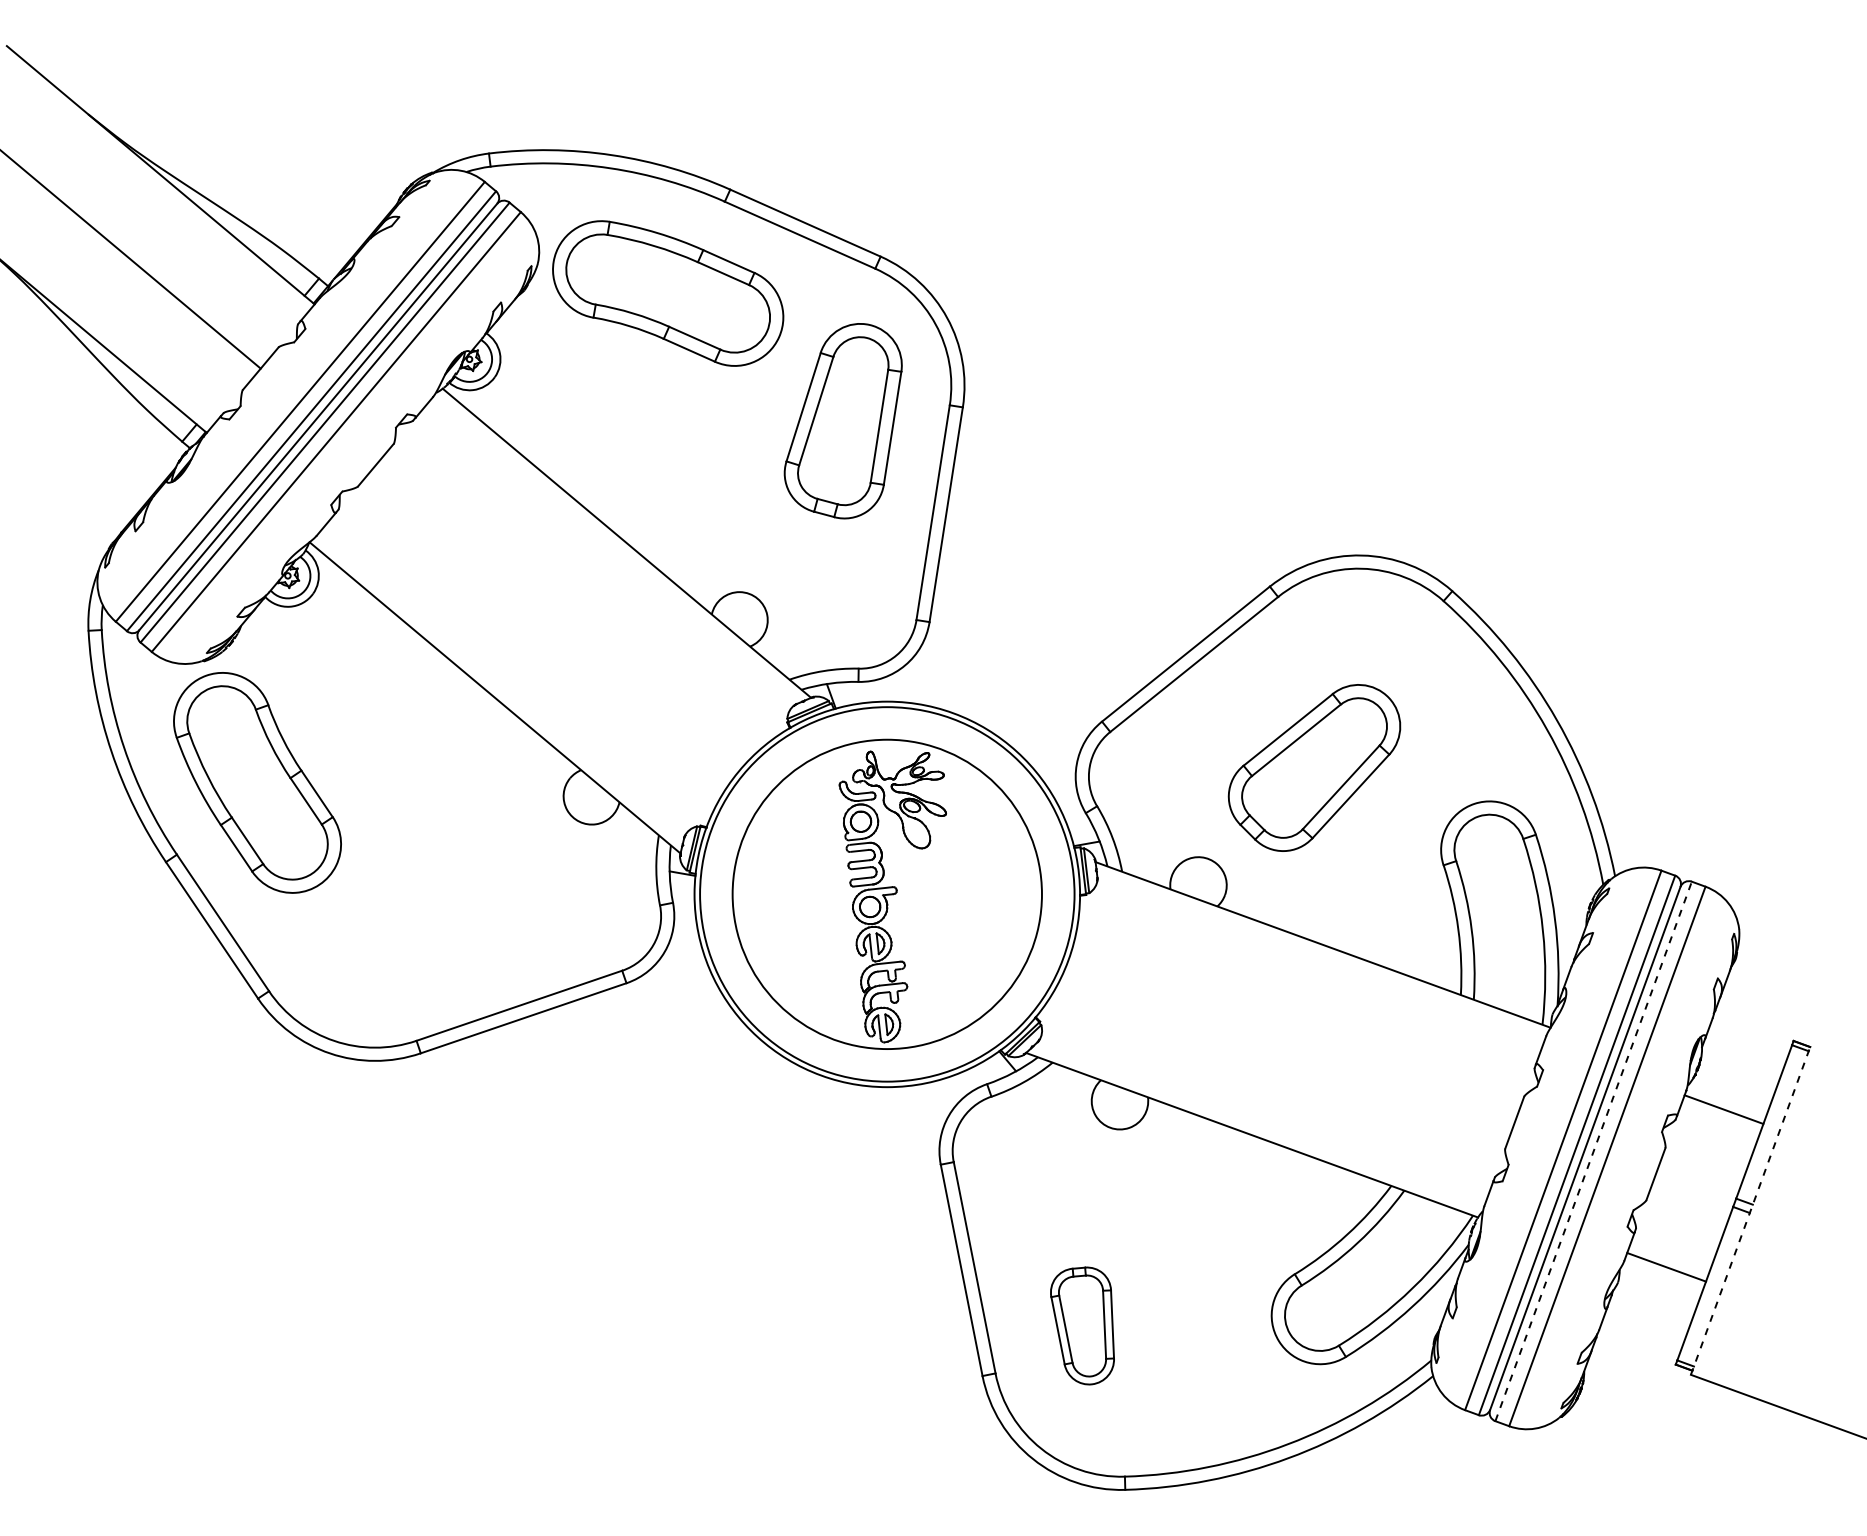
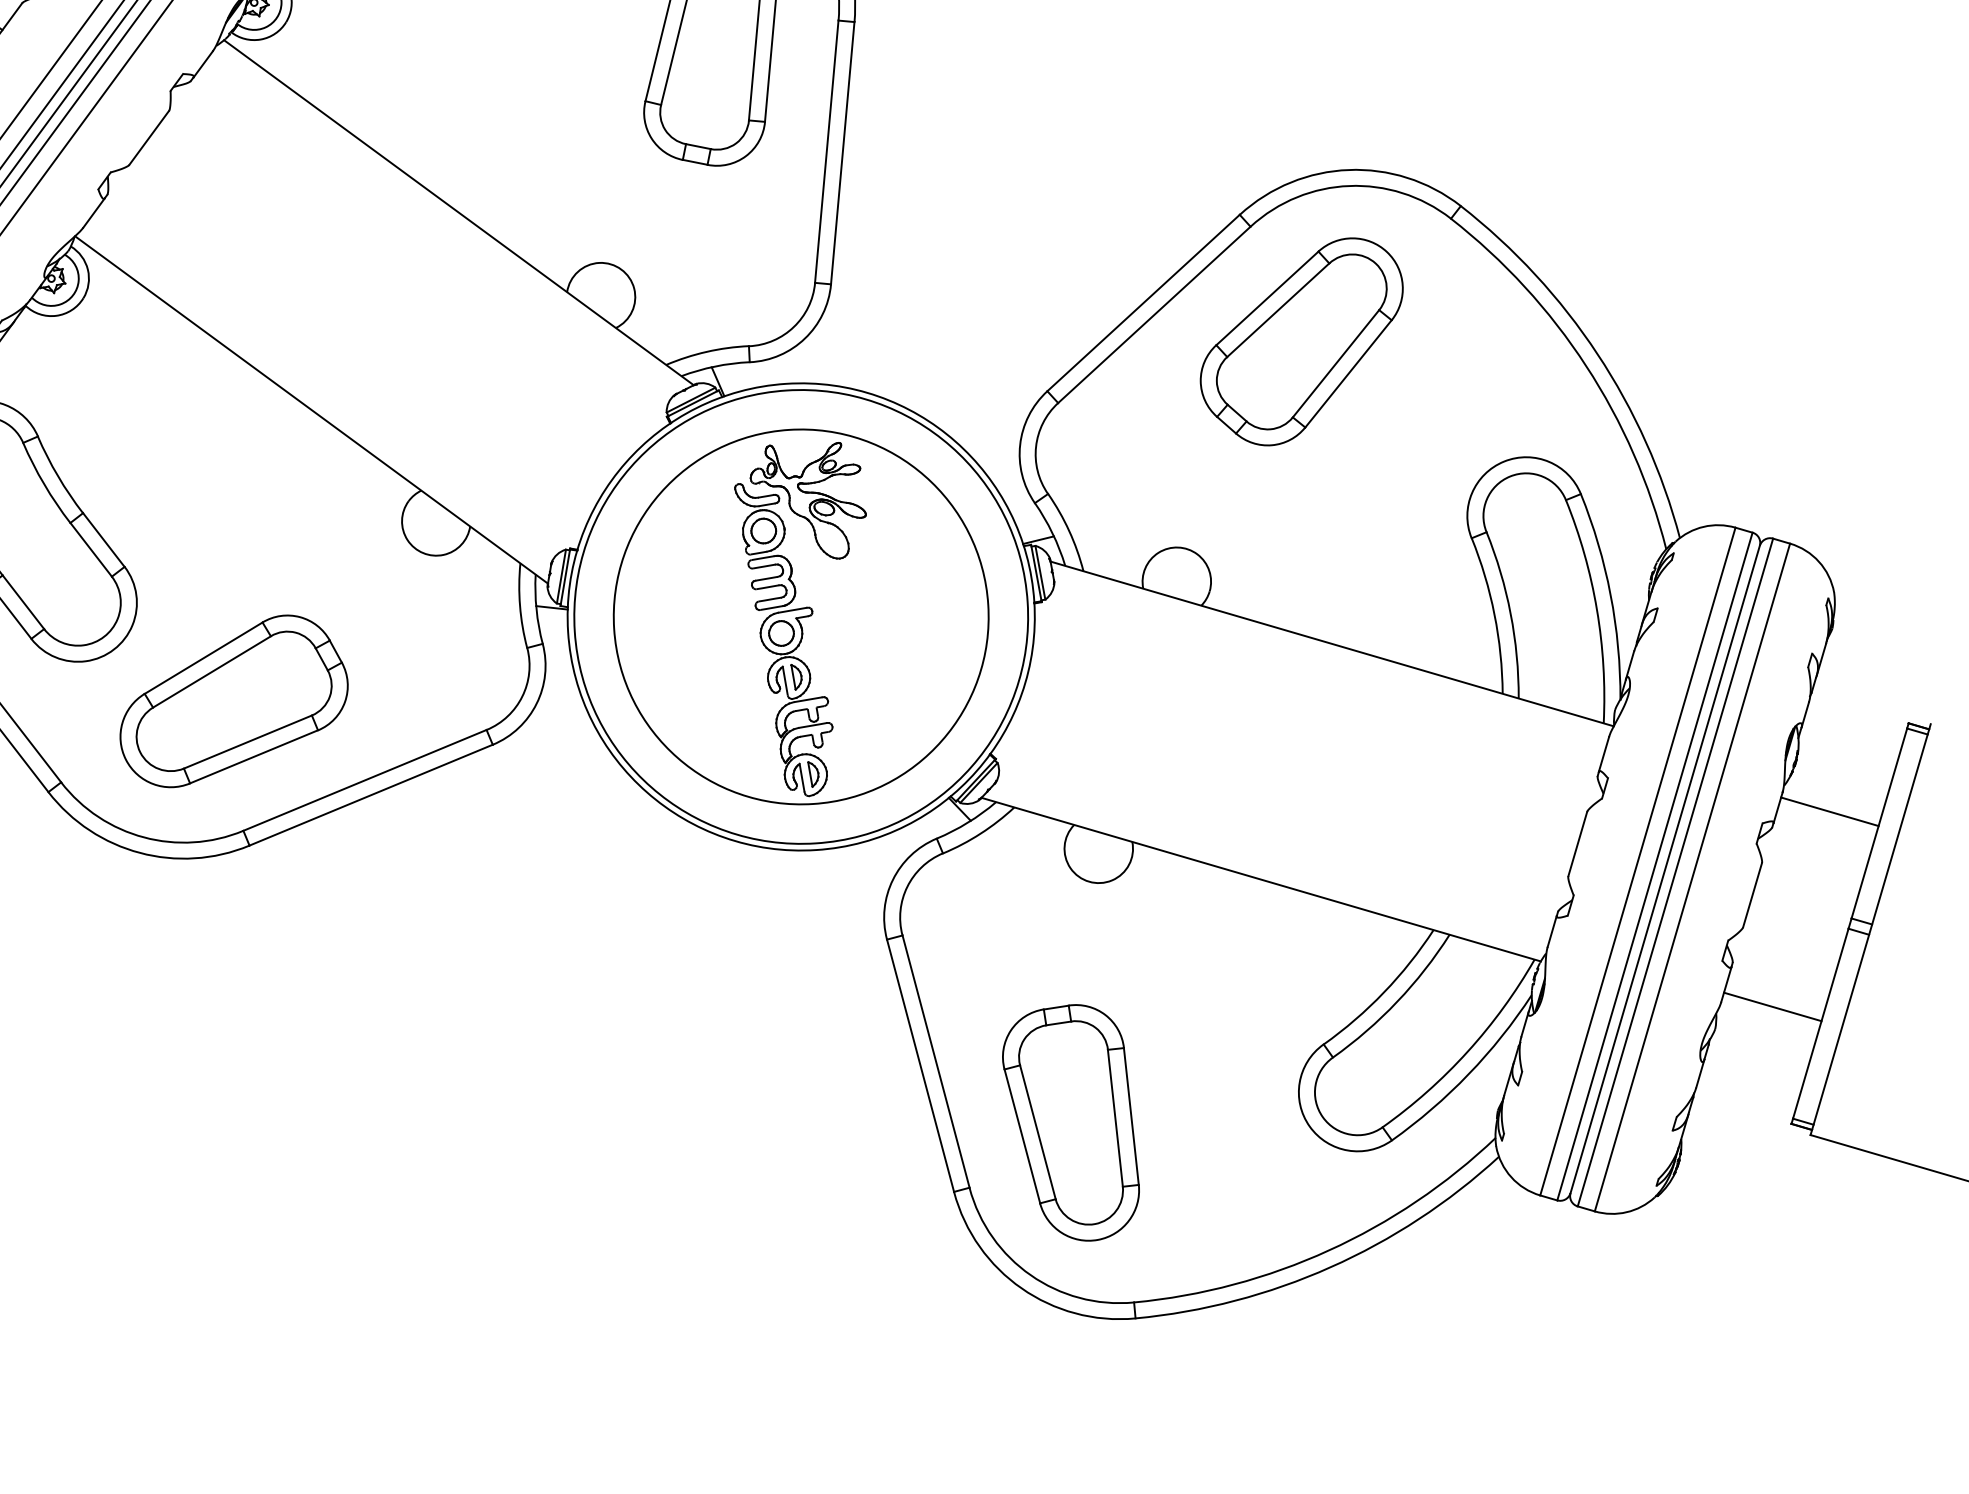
part: (1314, 767) -> (1302, 341), moved
part: (415, 933) -> (233, 701), added
line: (1593, 1150) -> (1675, 871), dashed -> solid
line: (1751, 1208) -> (1870, 929), dashed -> solid
part: (1082, 1325) -> (1070, 1122), size x1.67

